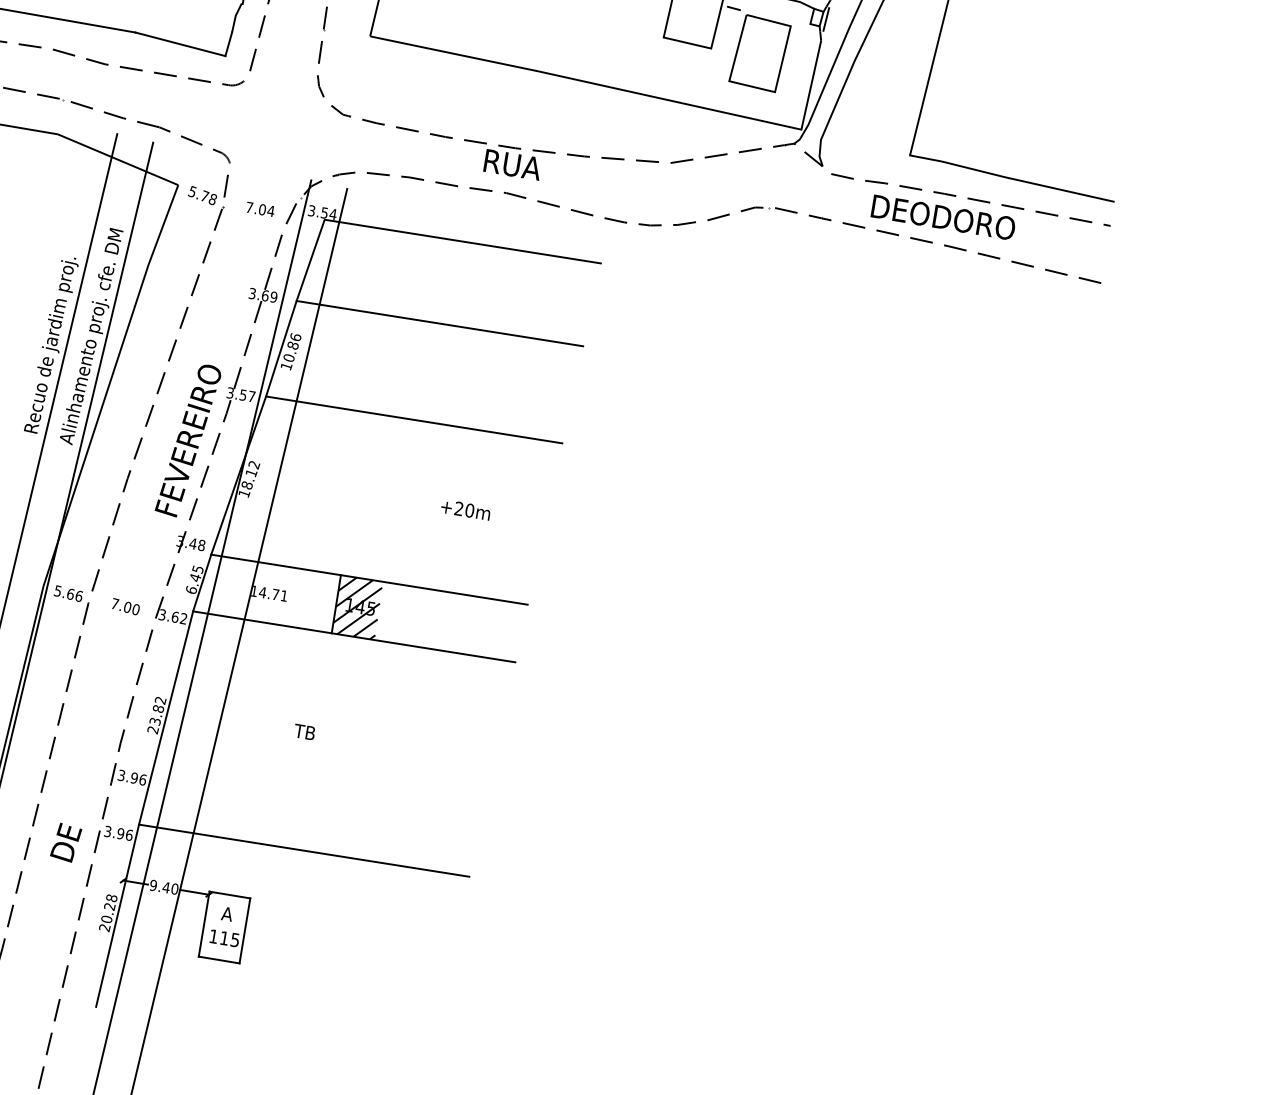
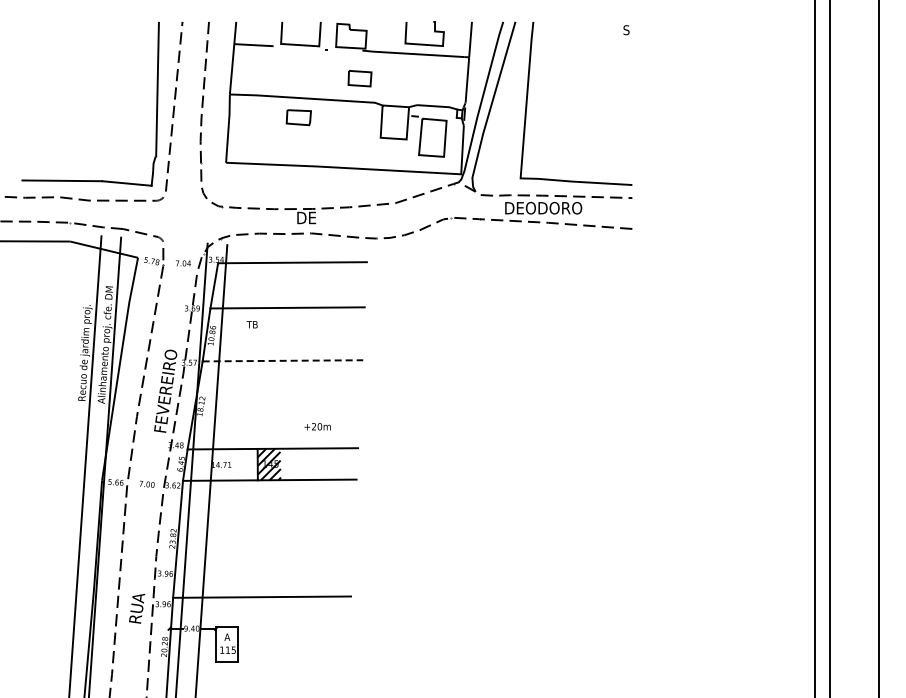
text: (513, 164) -> (312, 217), RUA -> DE
line: (415, 419) -> (283, 360), solid -> dashed
text: (465, 509) -> (317, 426), moved
text: (303, 731) -> (251, 324), moved
text: (70, 831) -> (137, 607), DE -> RUA

